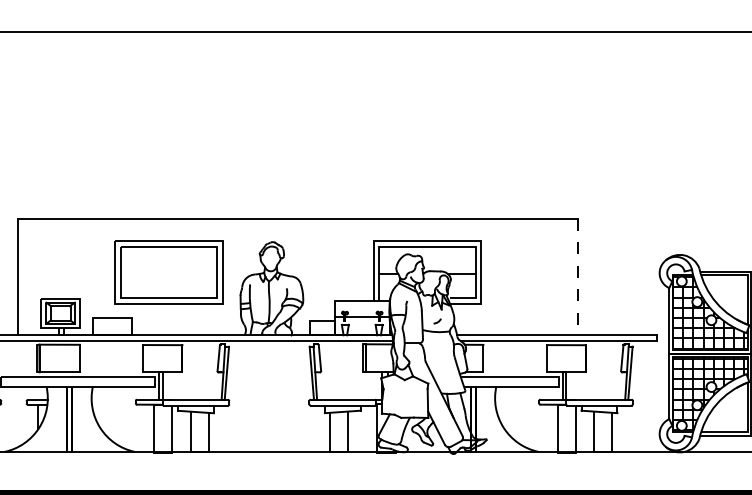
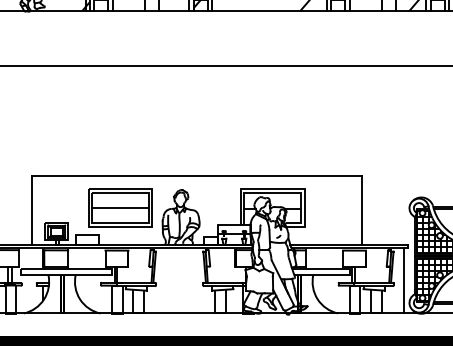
line: (168, 271) -> (120, 207), added
line: (578, 278) -> (361, 211), dashed -> solid
line: (651, 395) -> (404, 280), added

